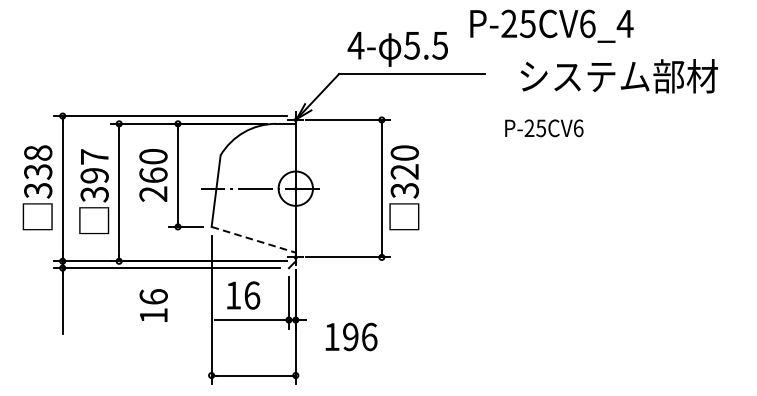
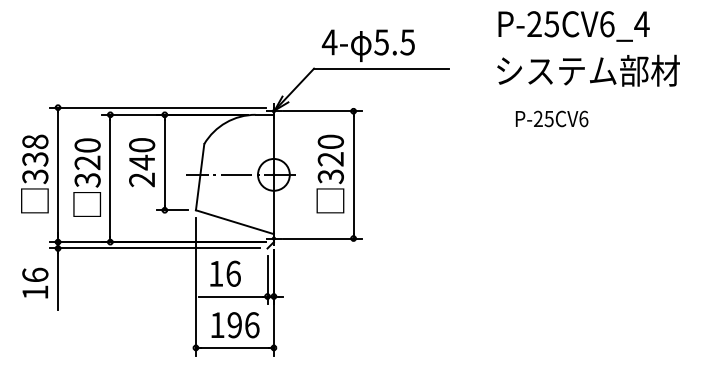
text: (551, 26) -> (573, 26), moved
text: (619, 75) -> (588, 70), moved
text: (543, 127) -> (551, 118), moved
text: (94, 166) -> (87, 154), 397 -> 320
text: (153, 175) -> (142, 162), 260 -> 240
text: (404, 187) -> (330, 173), moved
line: (253, 240) -> (234, 222), dashed -> solid
text: (153, 304) -> (35, 282), moved
text: (351, 337) -> (235, 325), moved

